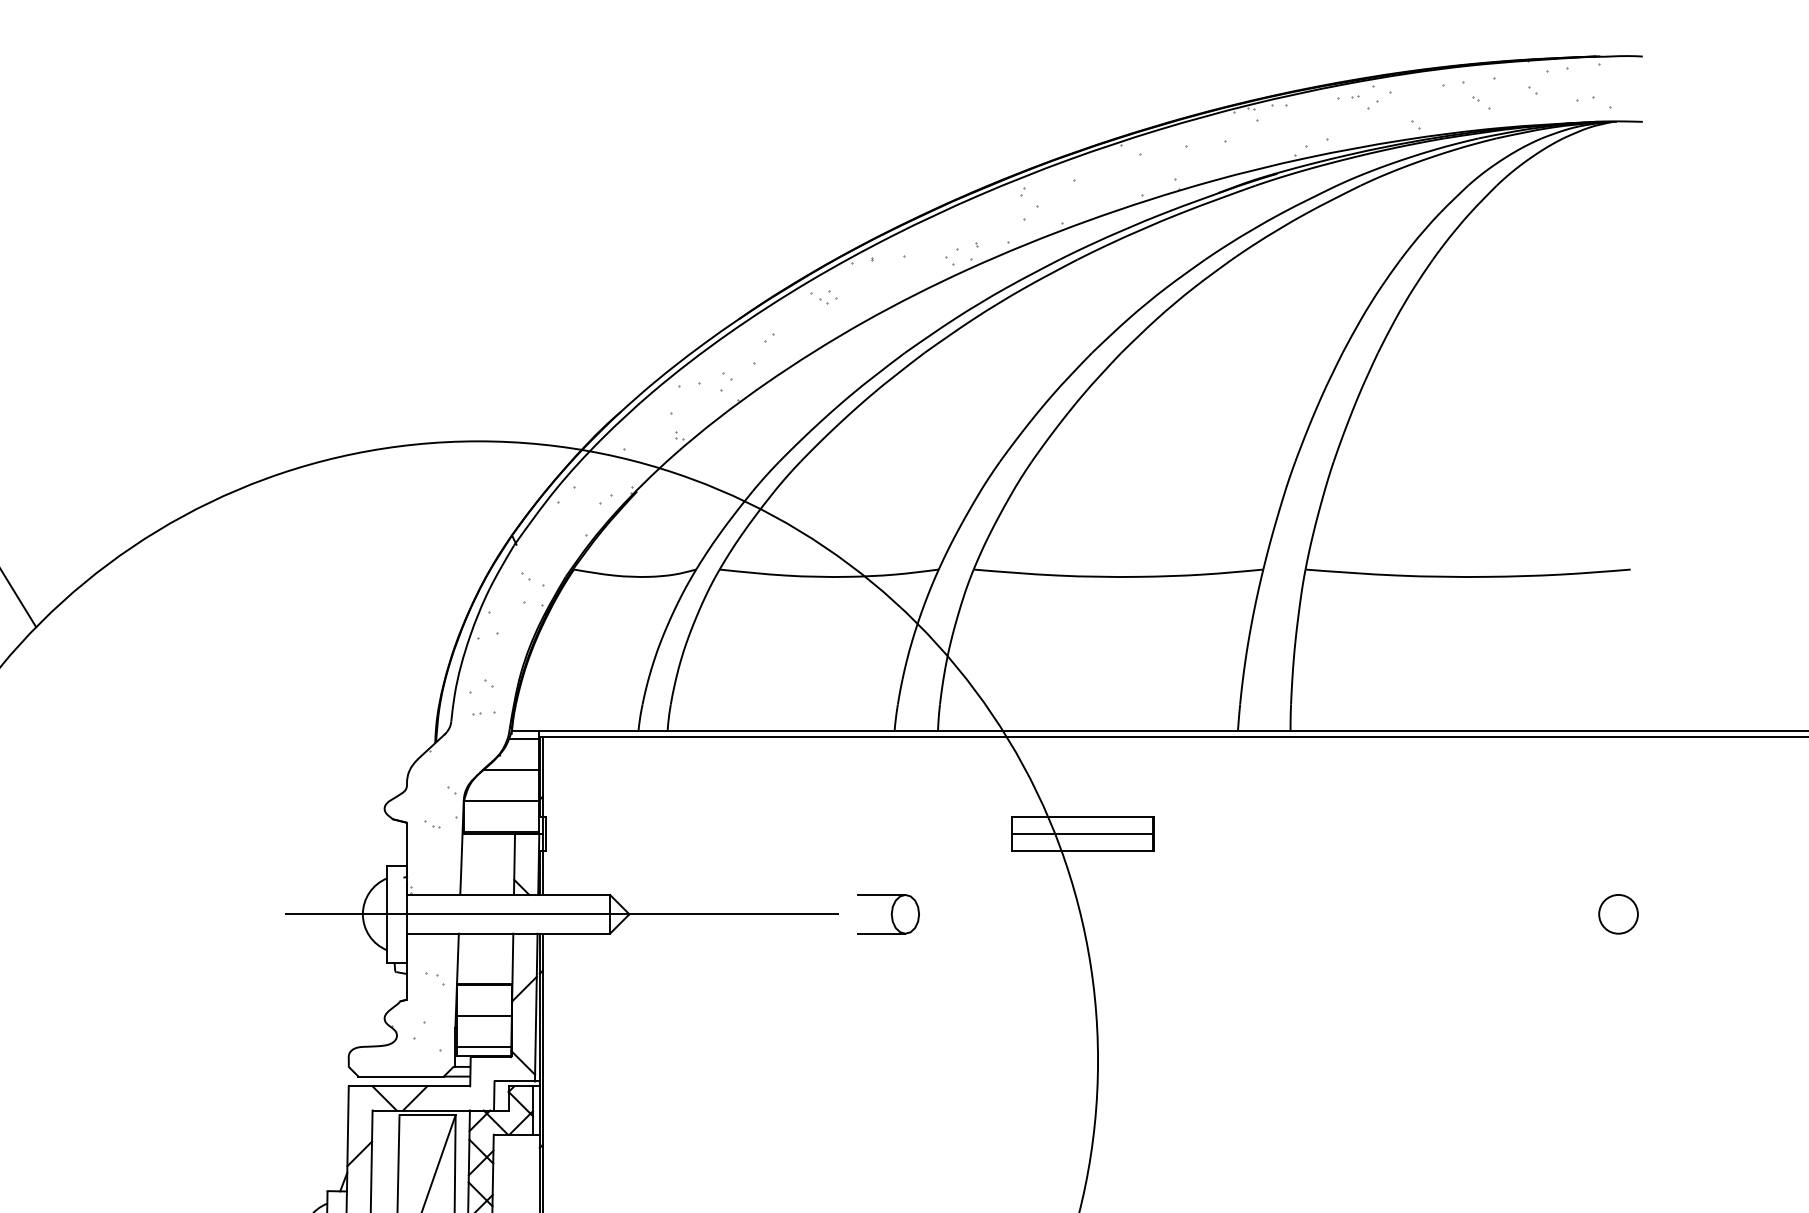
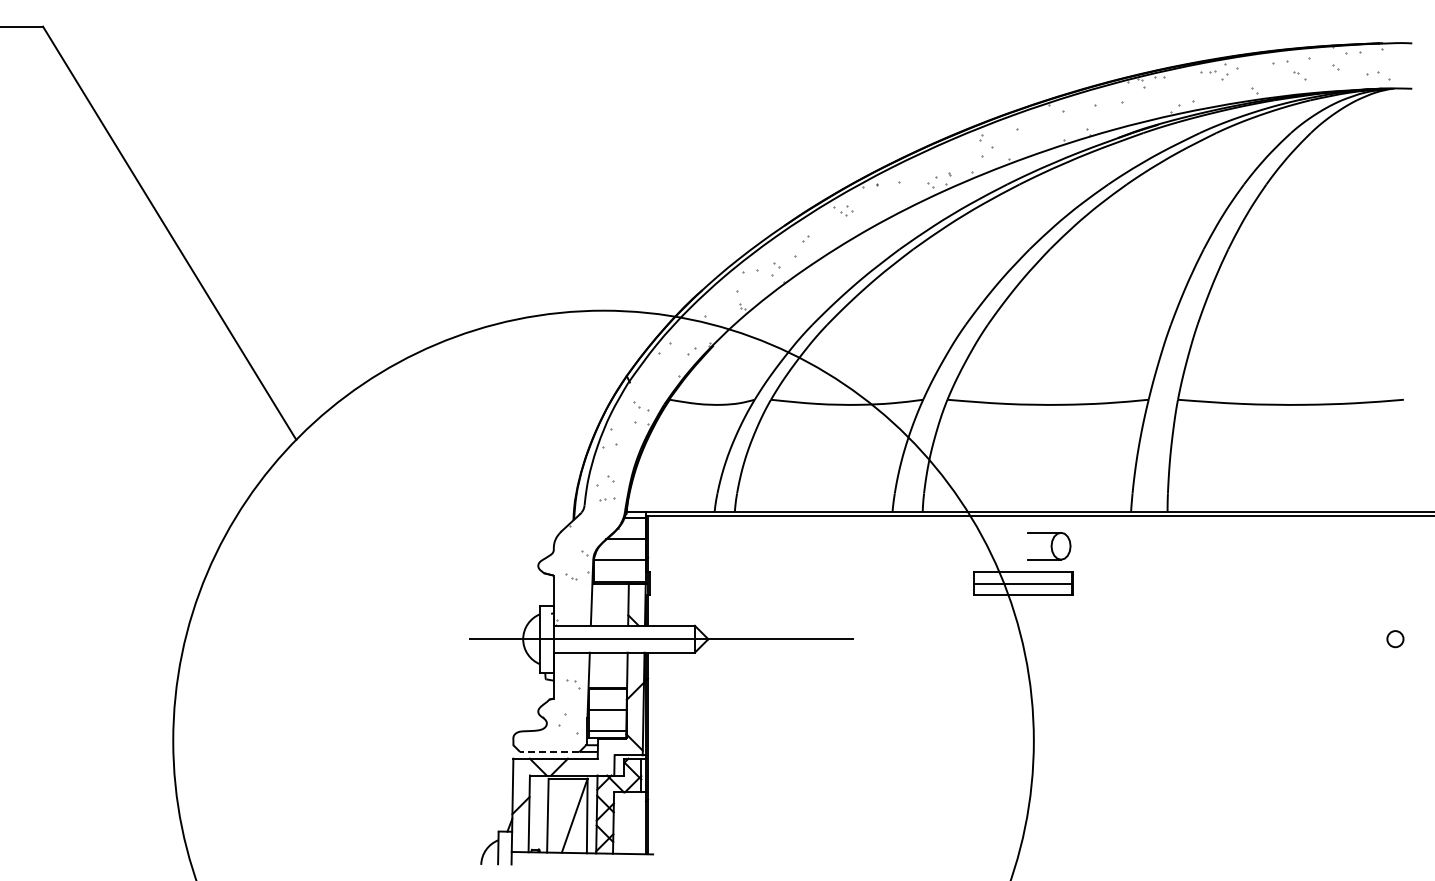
circle: (1618, 913) -> (1395, 638), size x0.6
part: (888, 914) -> (1049, 546), moved
line: (400, 1075) -> (549, 751), solid -> dashed

